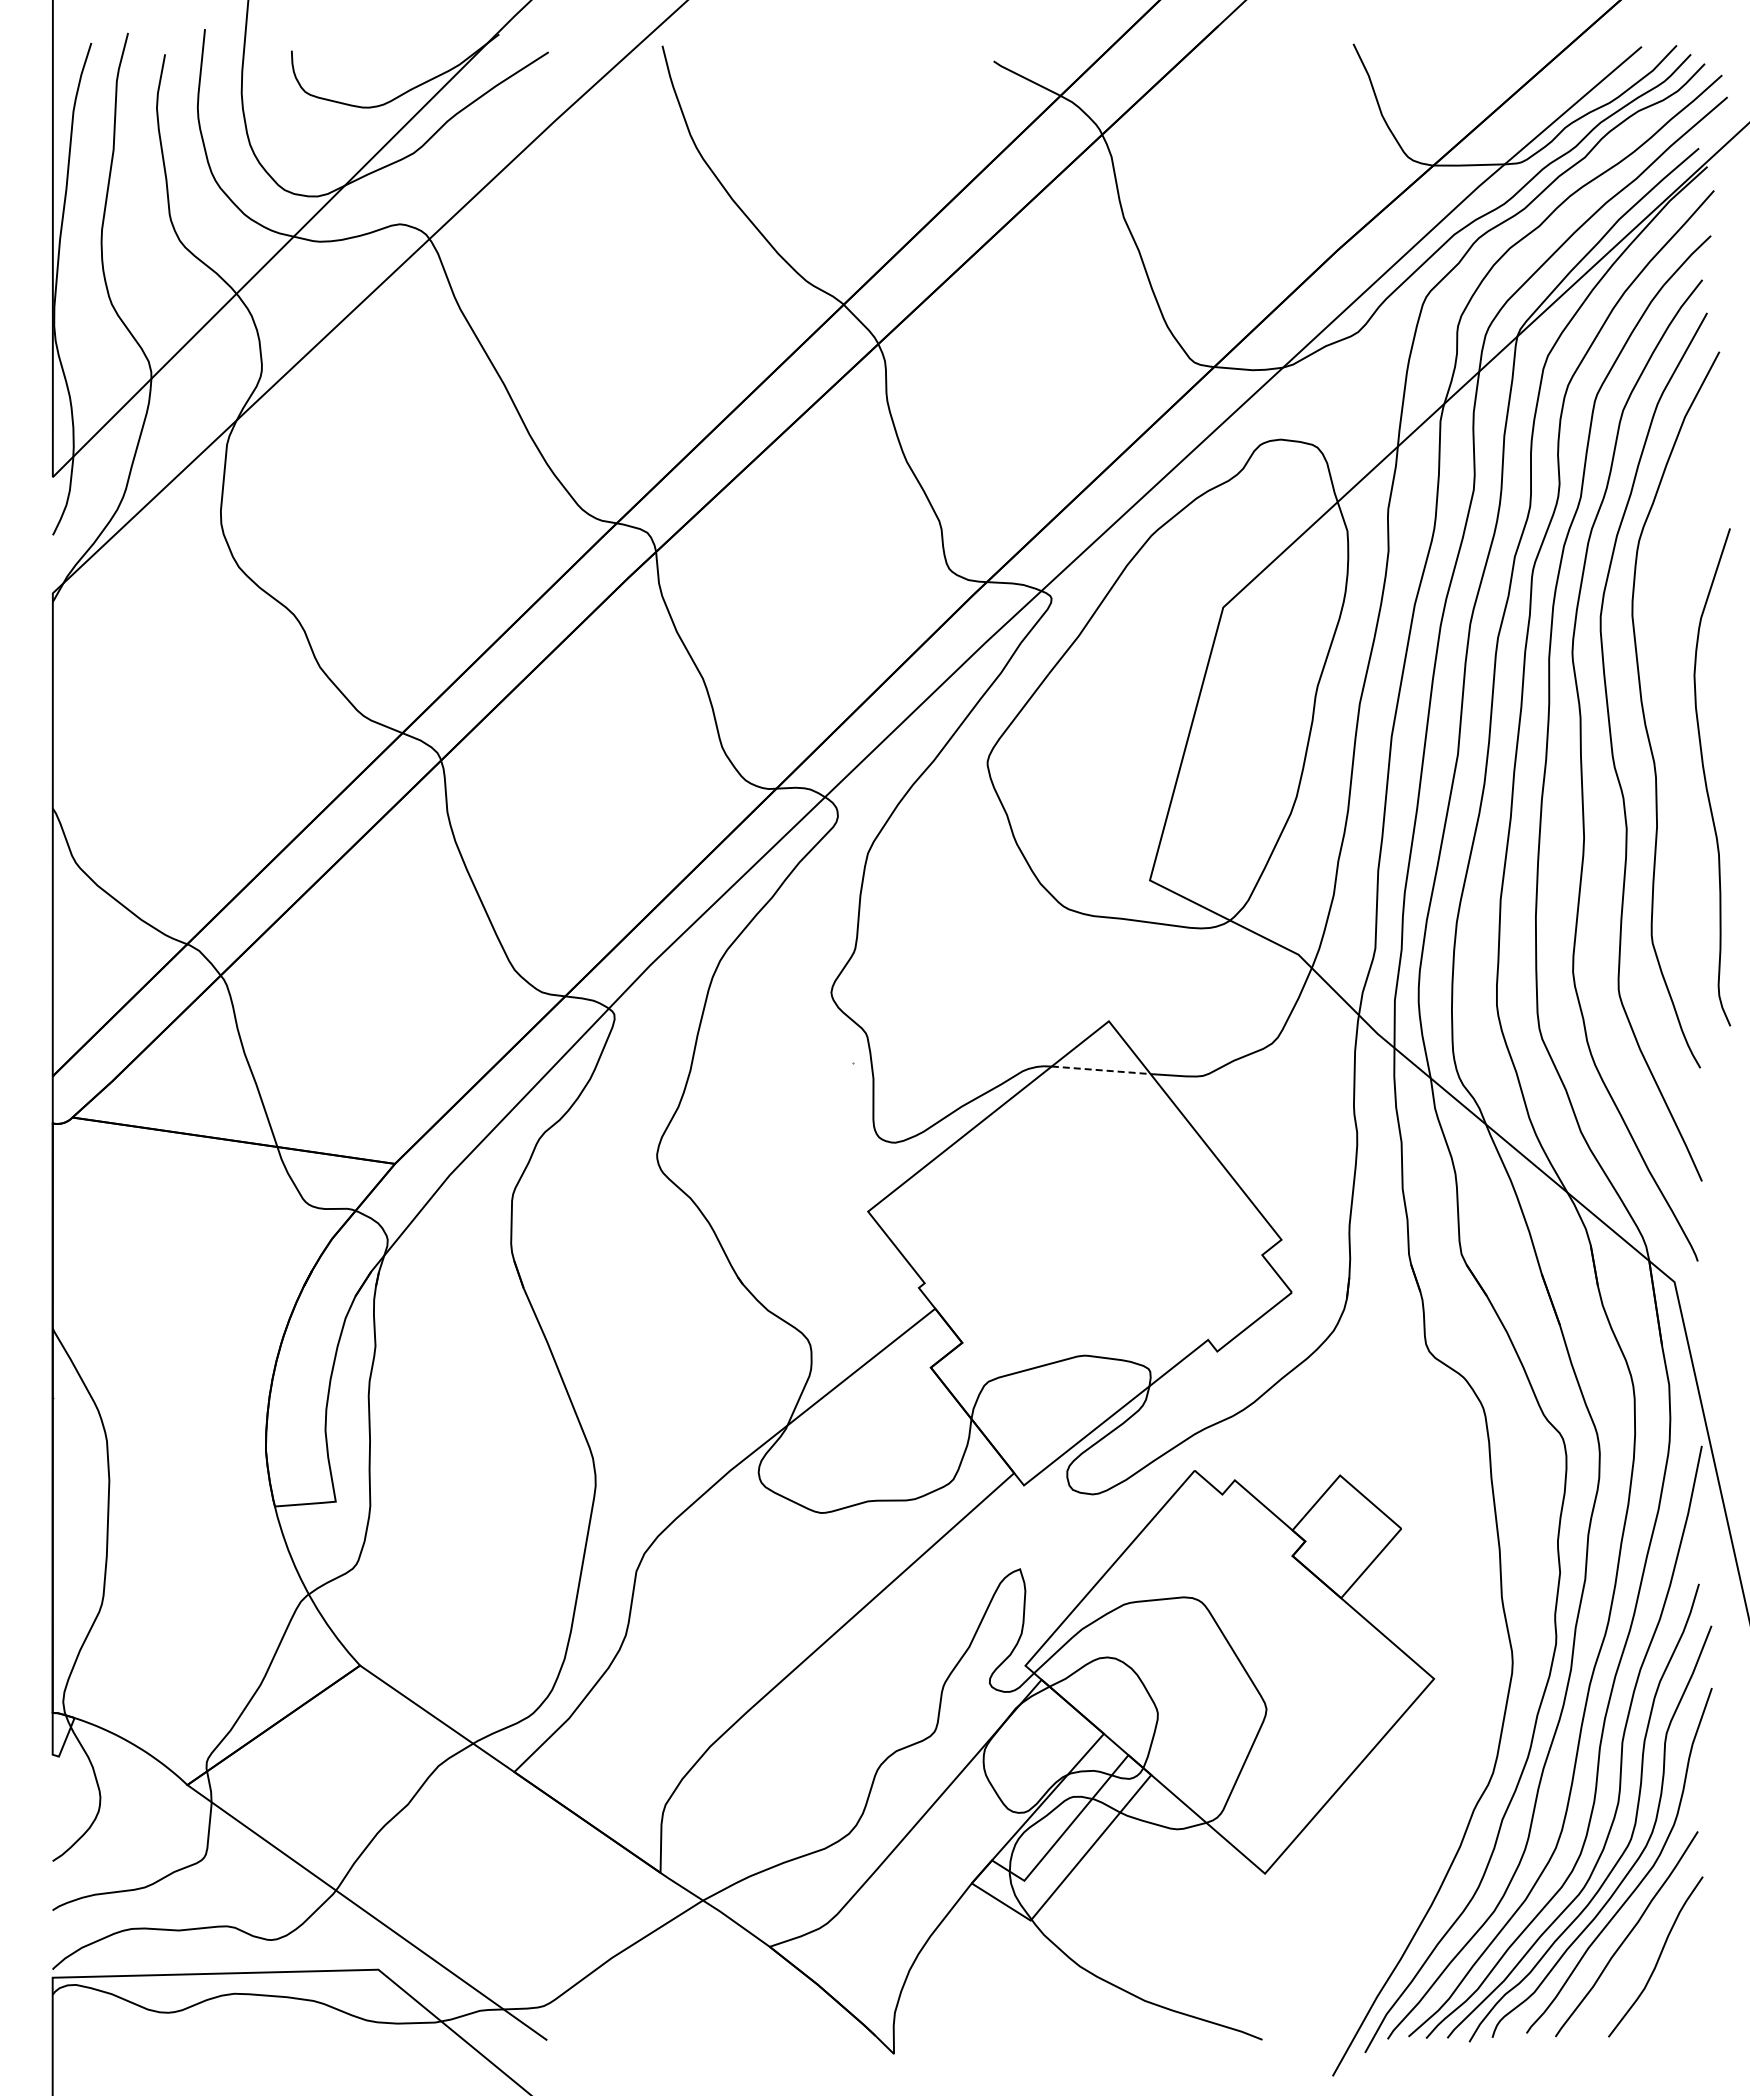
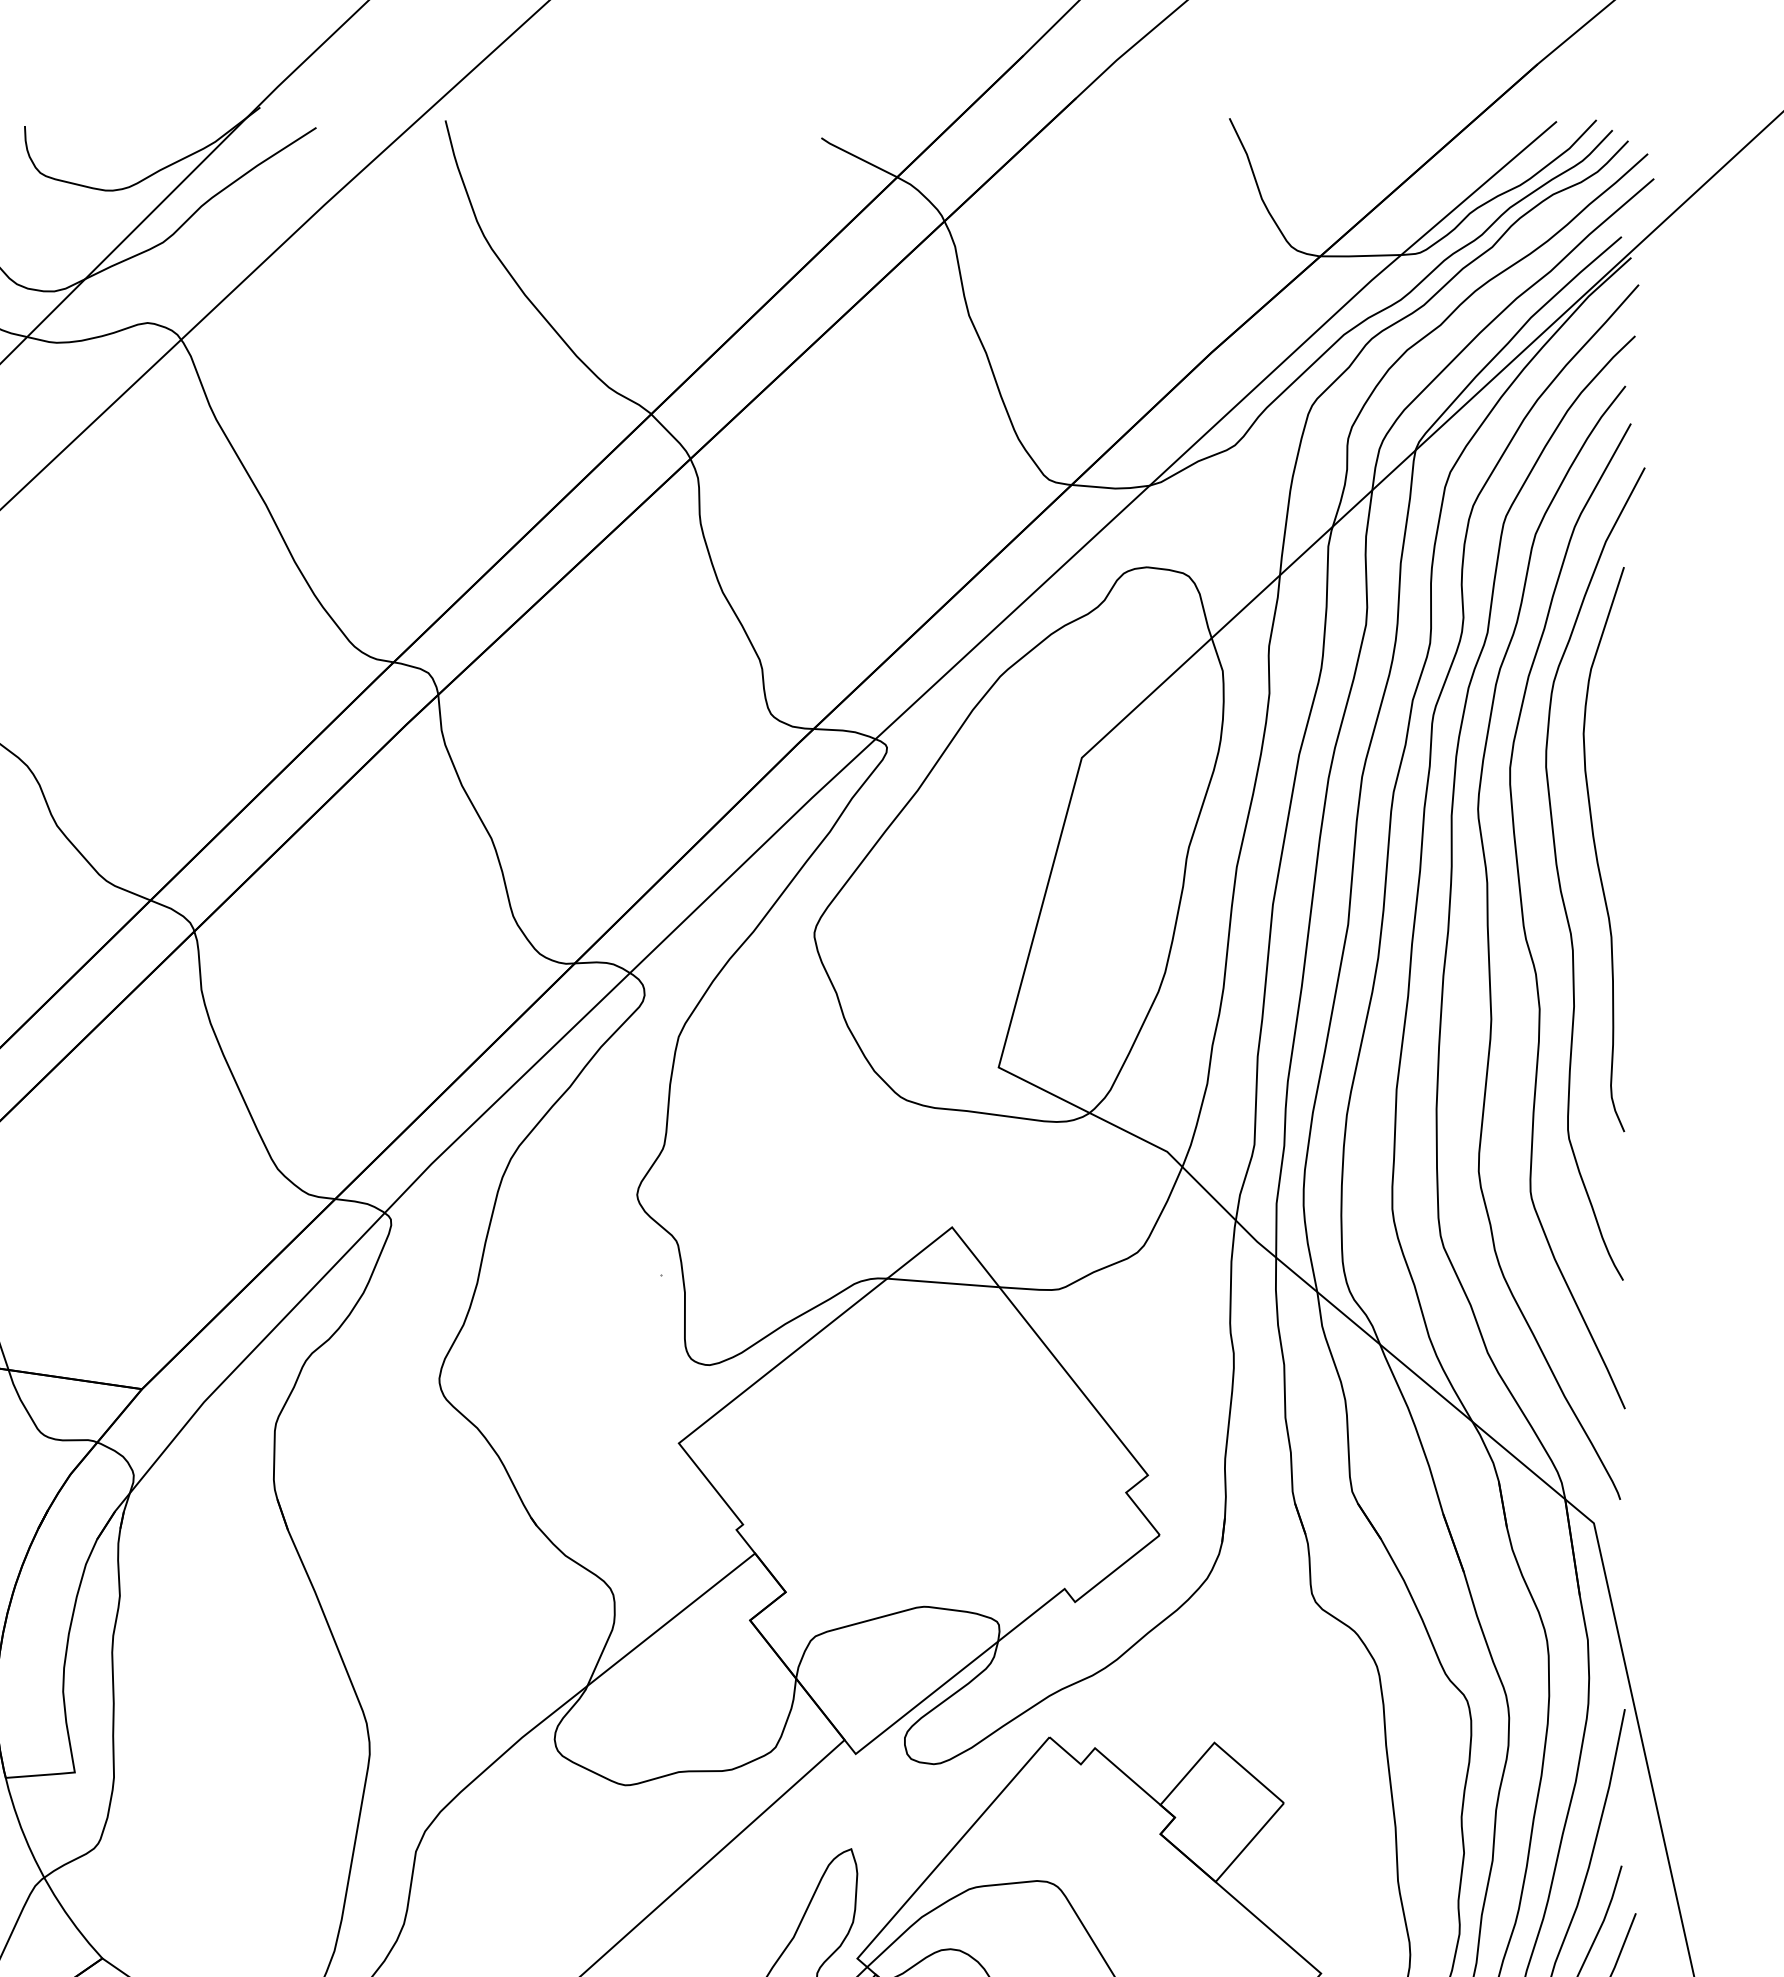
curve: (1706, 779) -> (1597, 851), moved
line: (1101, 1070) -> (943, 1283), dashed -> solid

